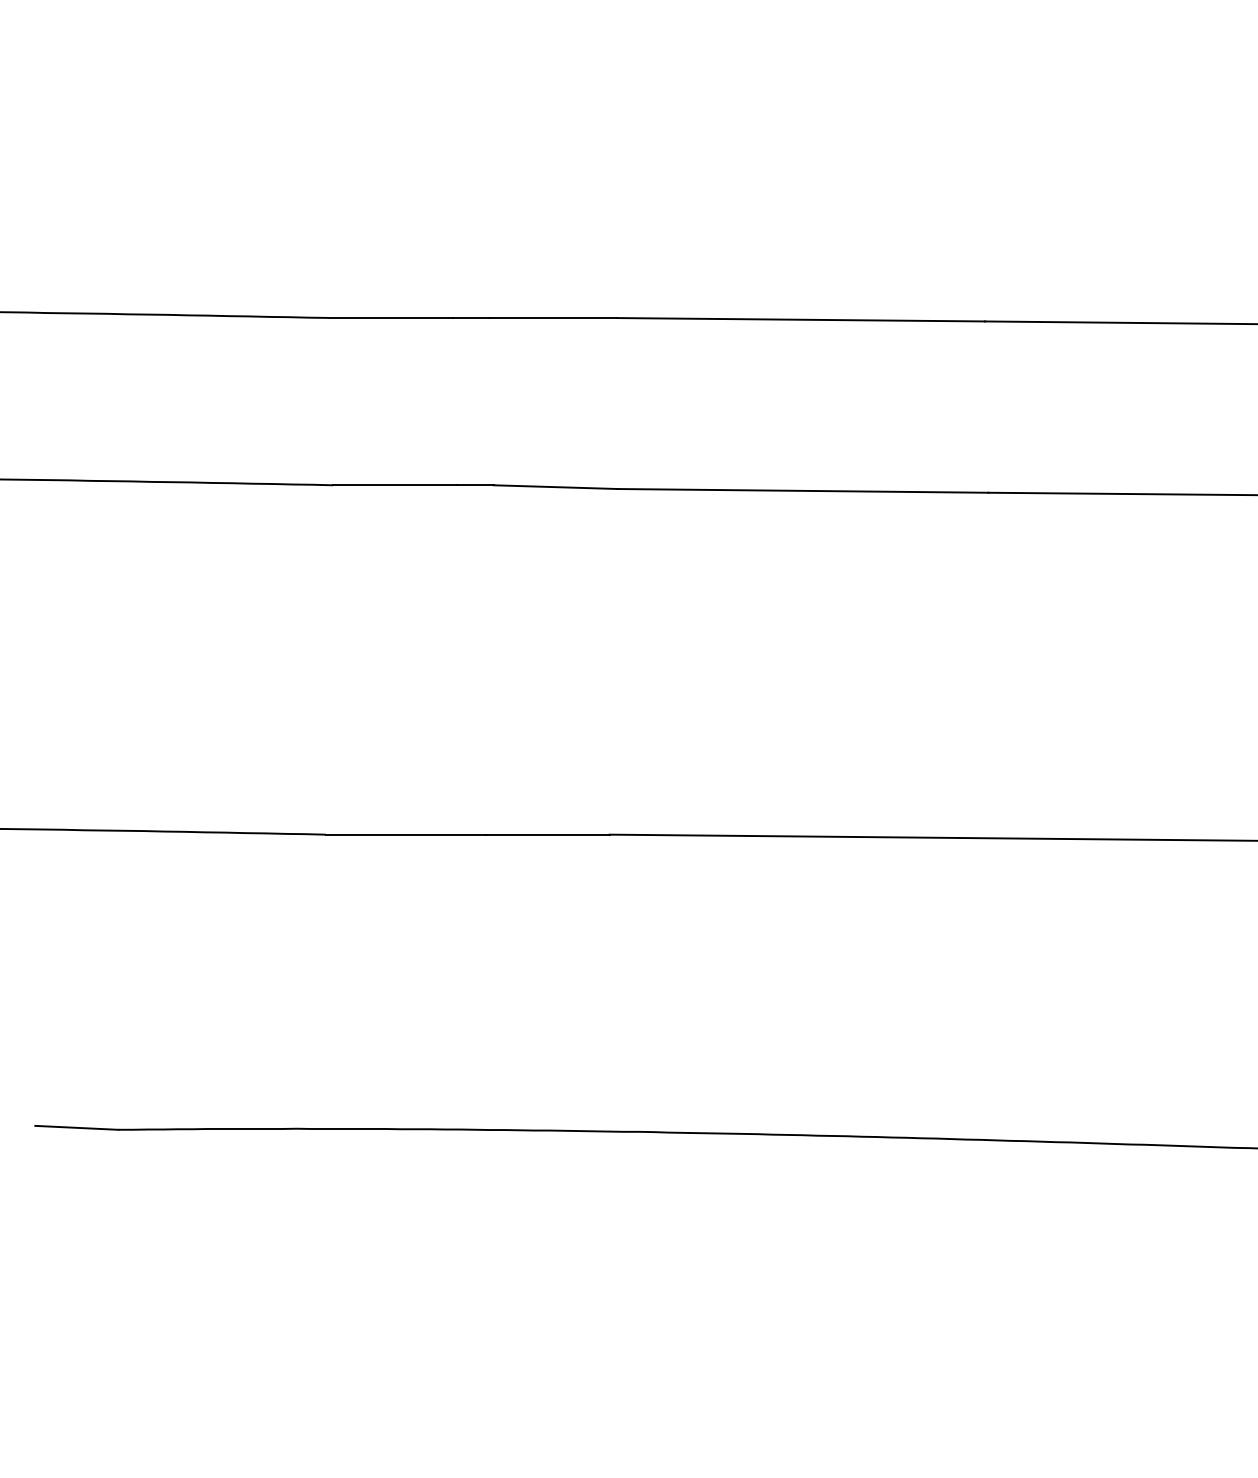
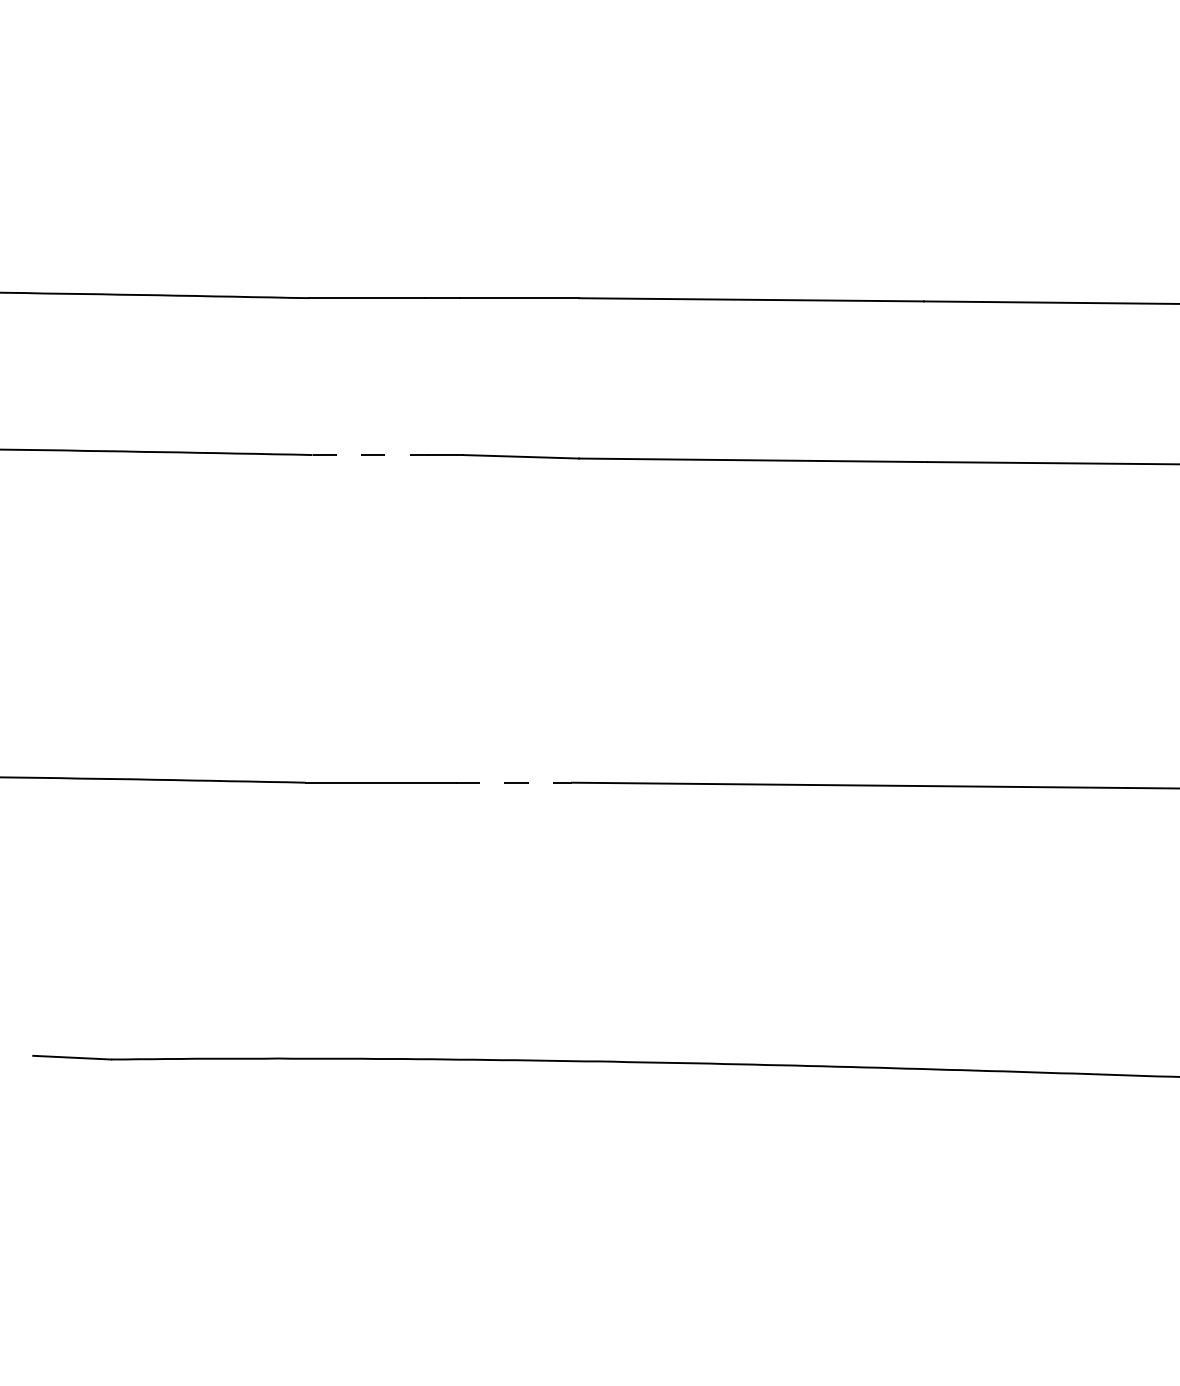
line: (394, 485) -> (370, 455), solid -> dashed
line: (547, 834) -> (513, 782), solid -> dashed

